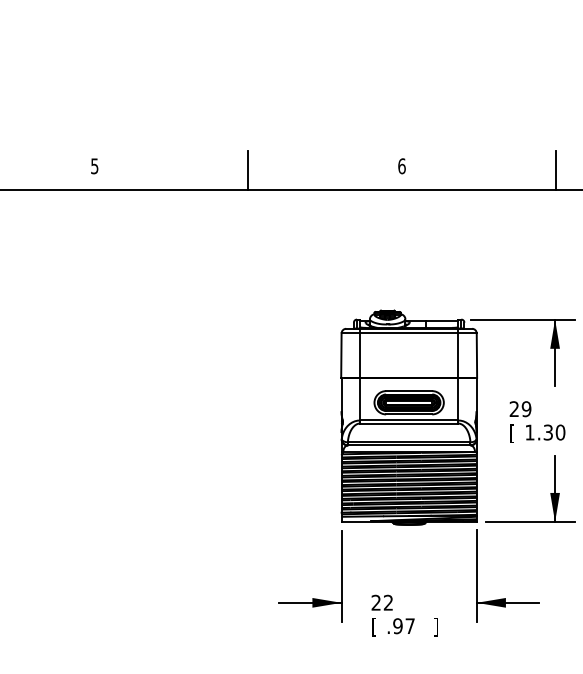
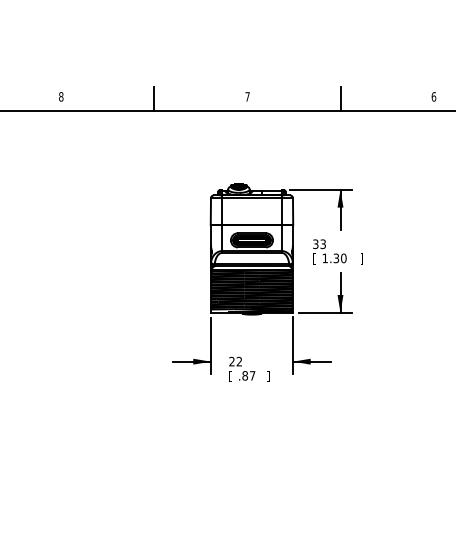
text: (95, 165) -> (61, 96), 5 -> 8
text: (401, 165) -> (247, 96), 6 -> 7
text: (520, 409) -> (319, 244), 29 -> 33
text: (396, 625) -> (244, 375), .97 -> .87

